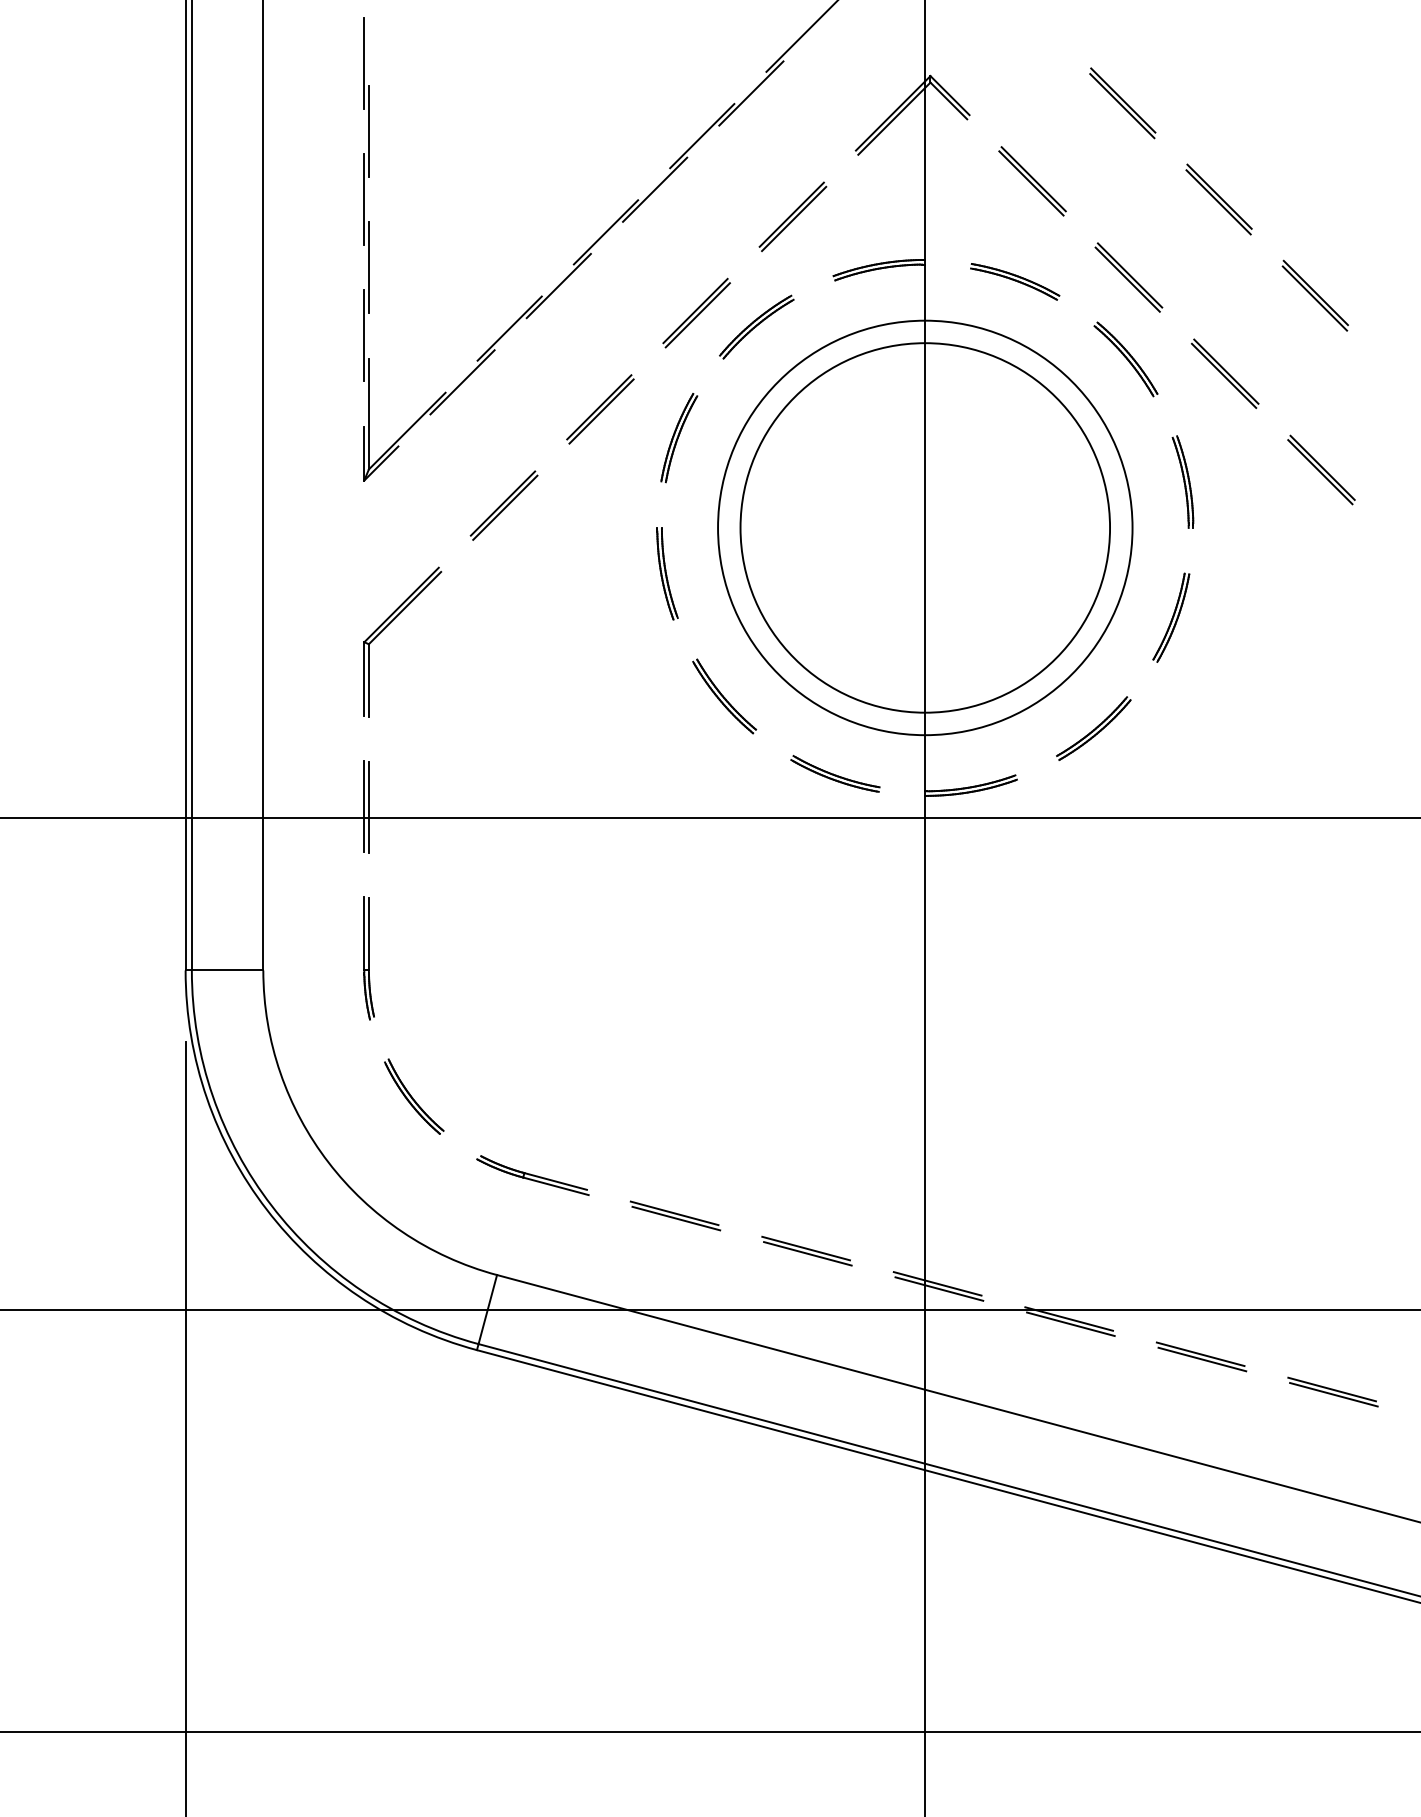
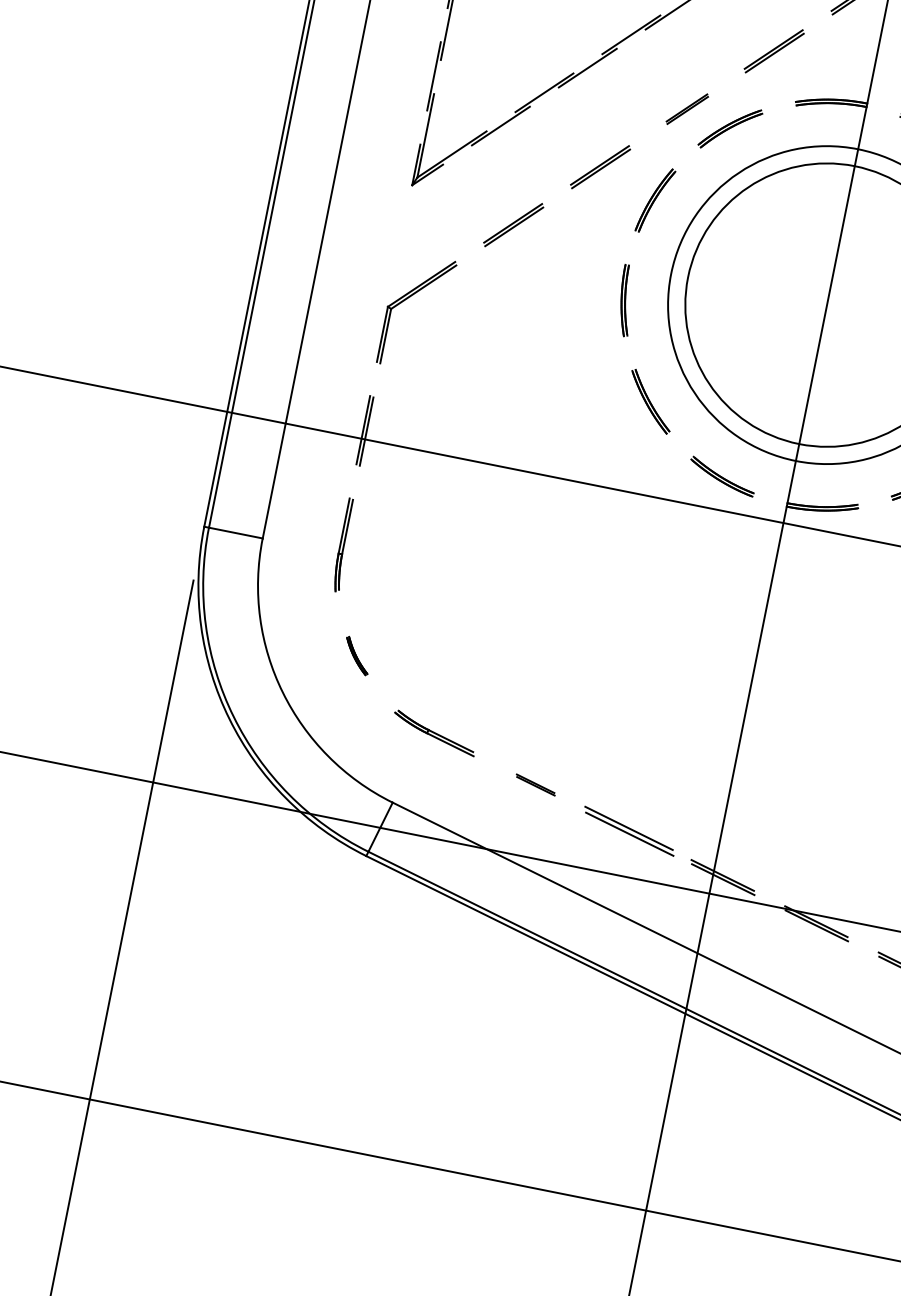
part: (696, 312) -> (687, 108), size x0.7
part: (414, 1096) -> (357, 655), size x0.6
part: (675, 1215) -> (535, 784), size x0.6
part: (806, 1250) -> (629, 830), size x1.4

